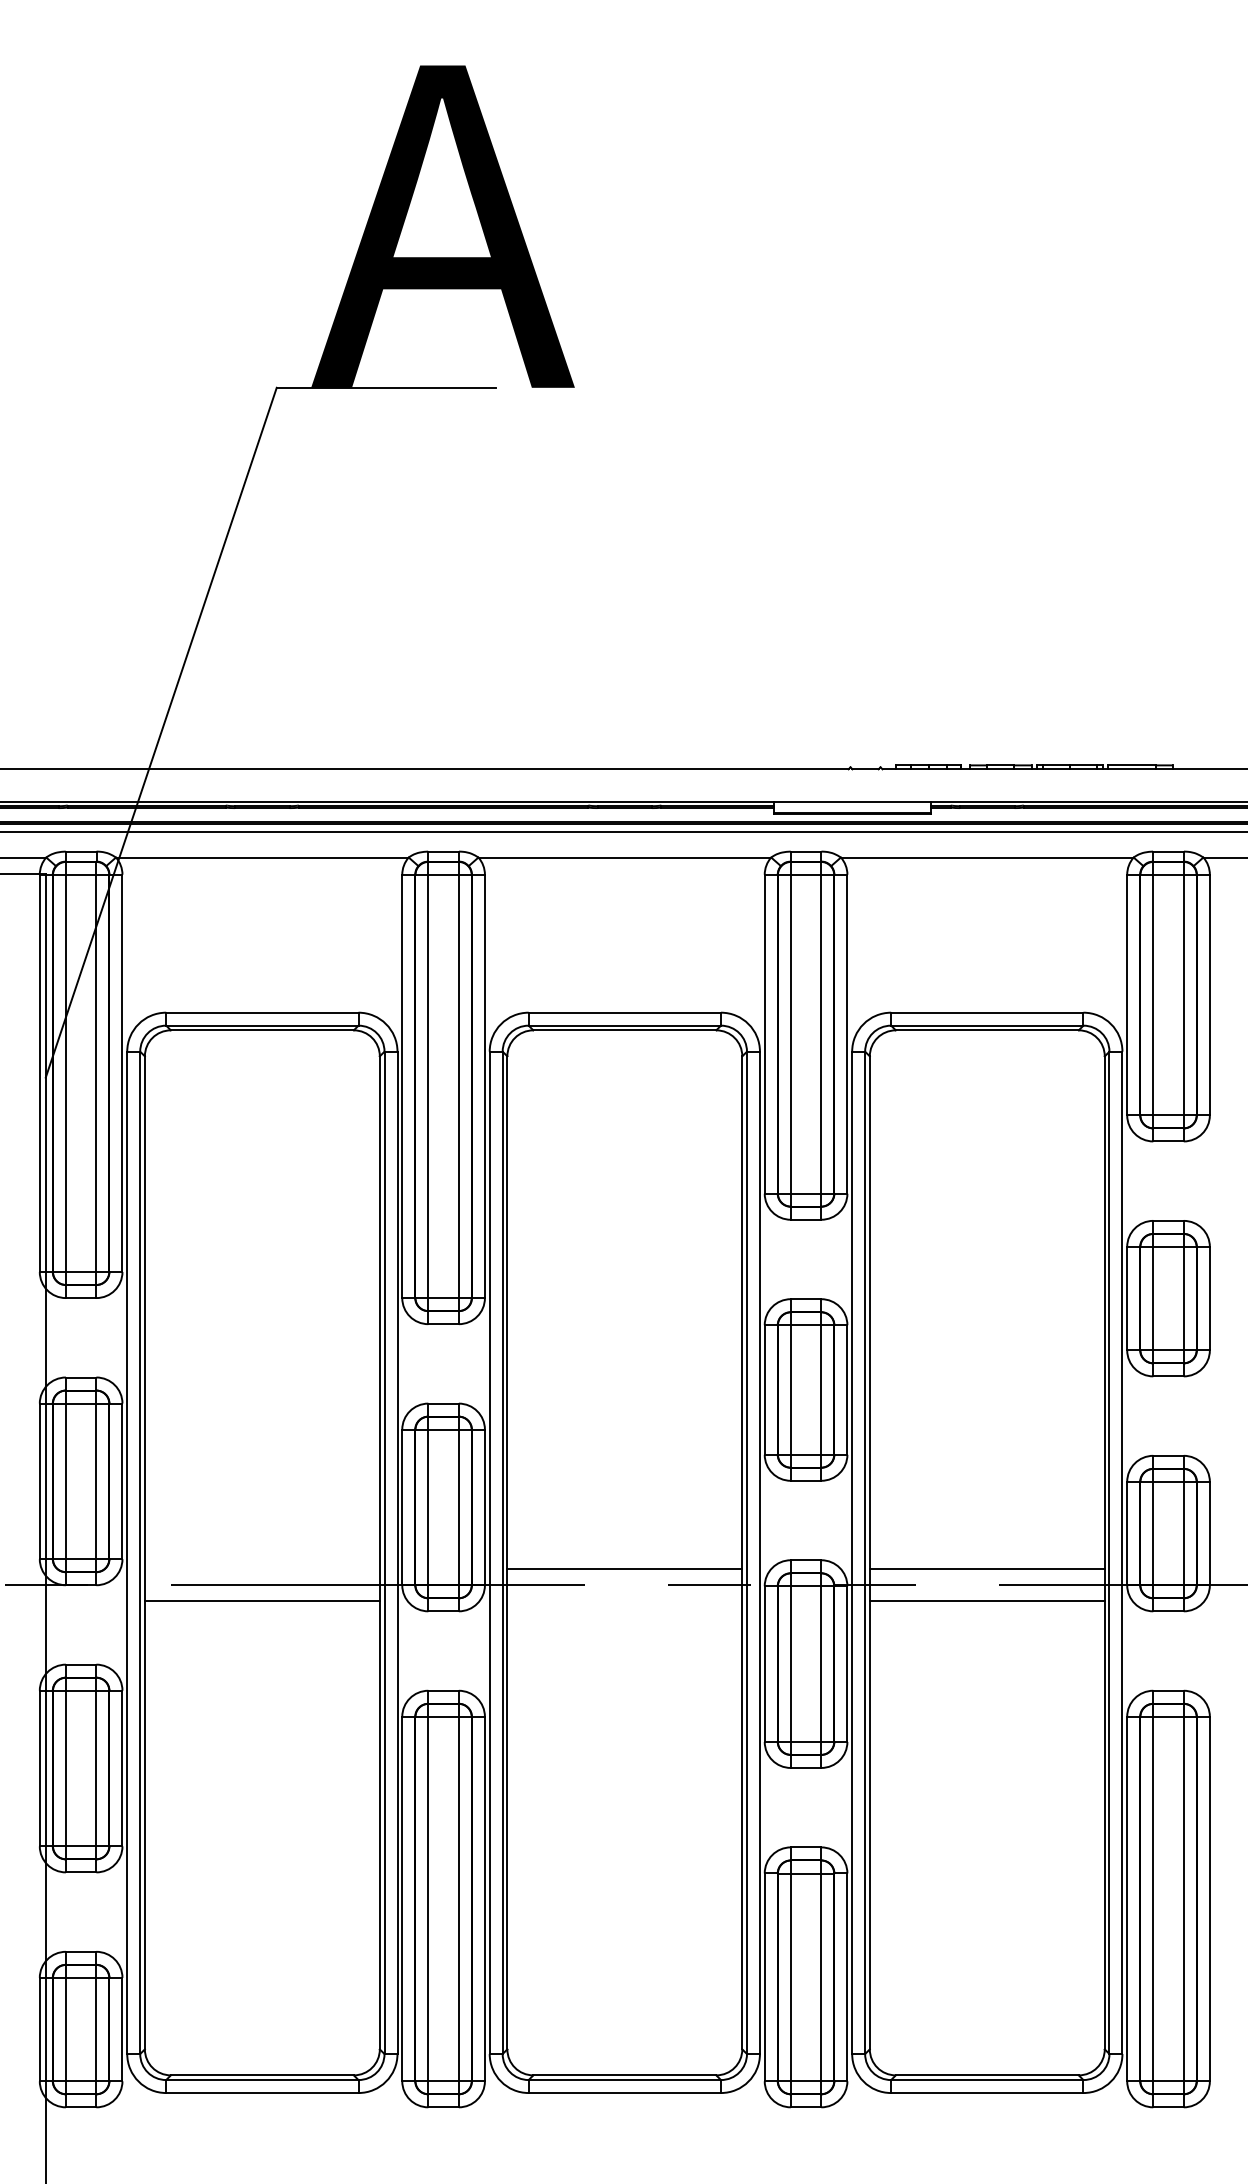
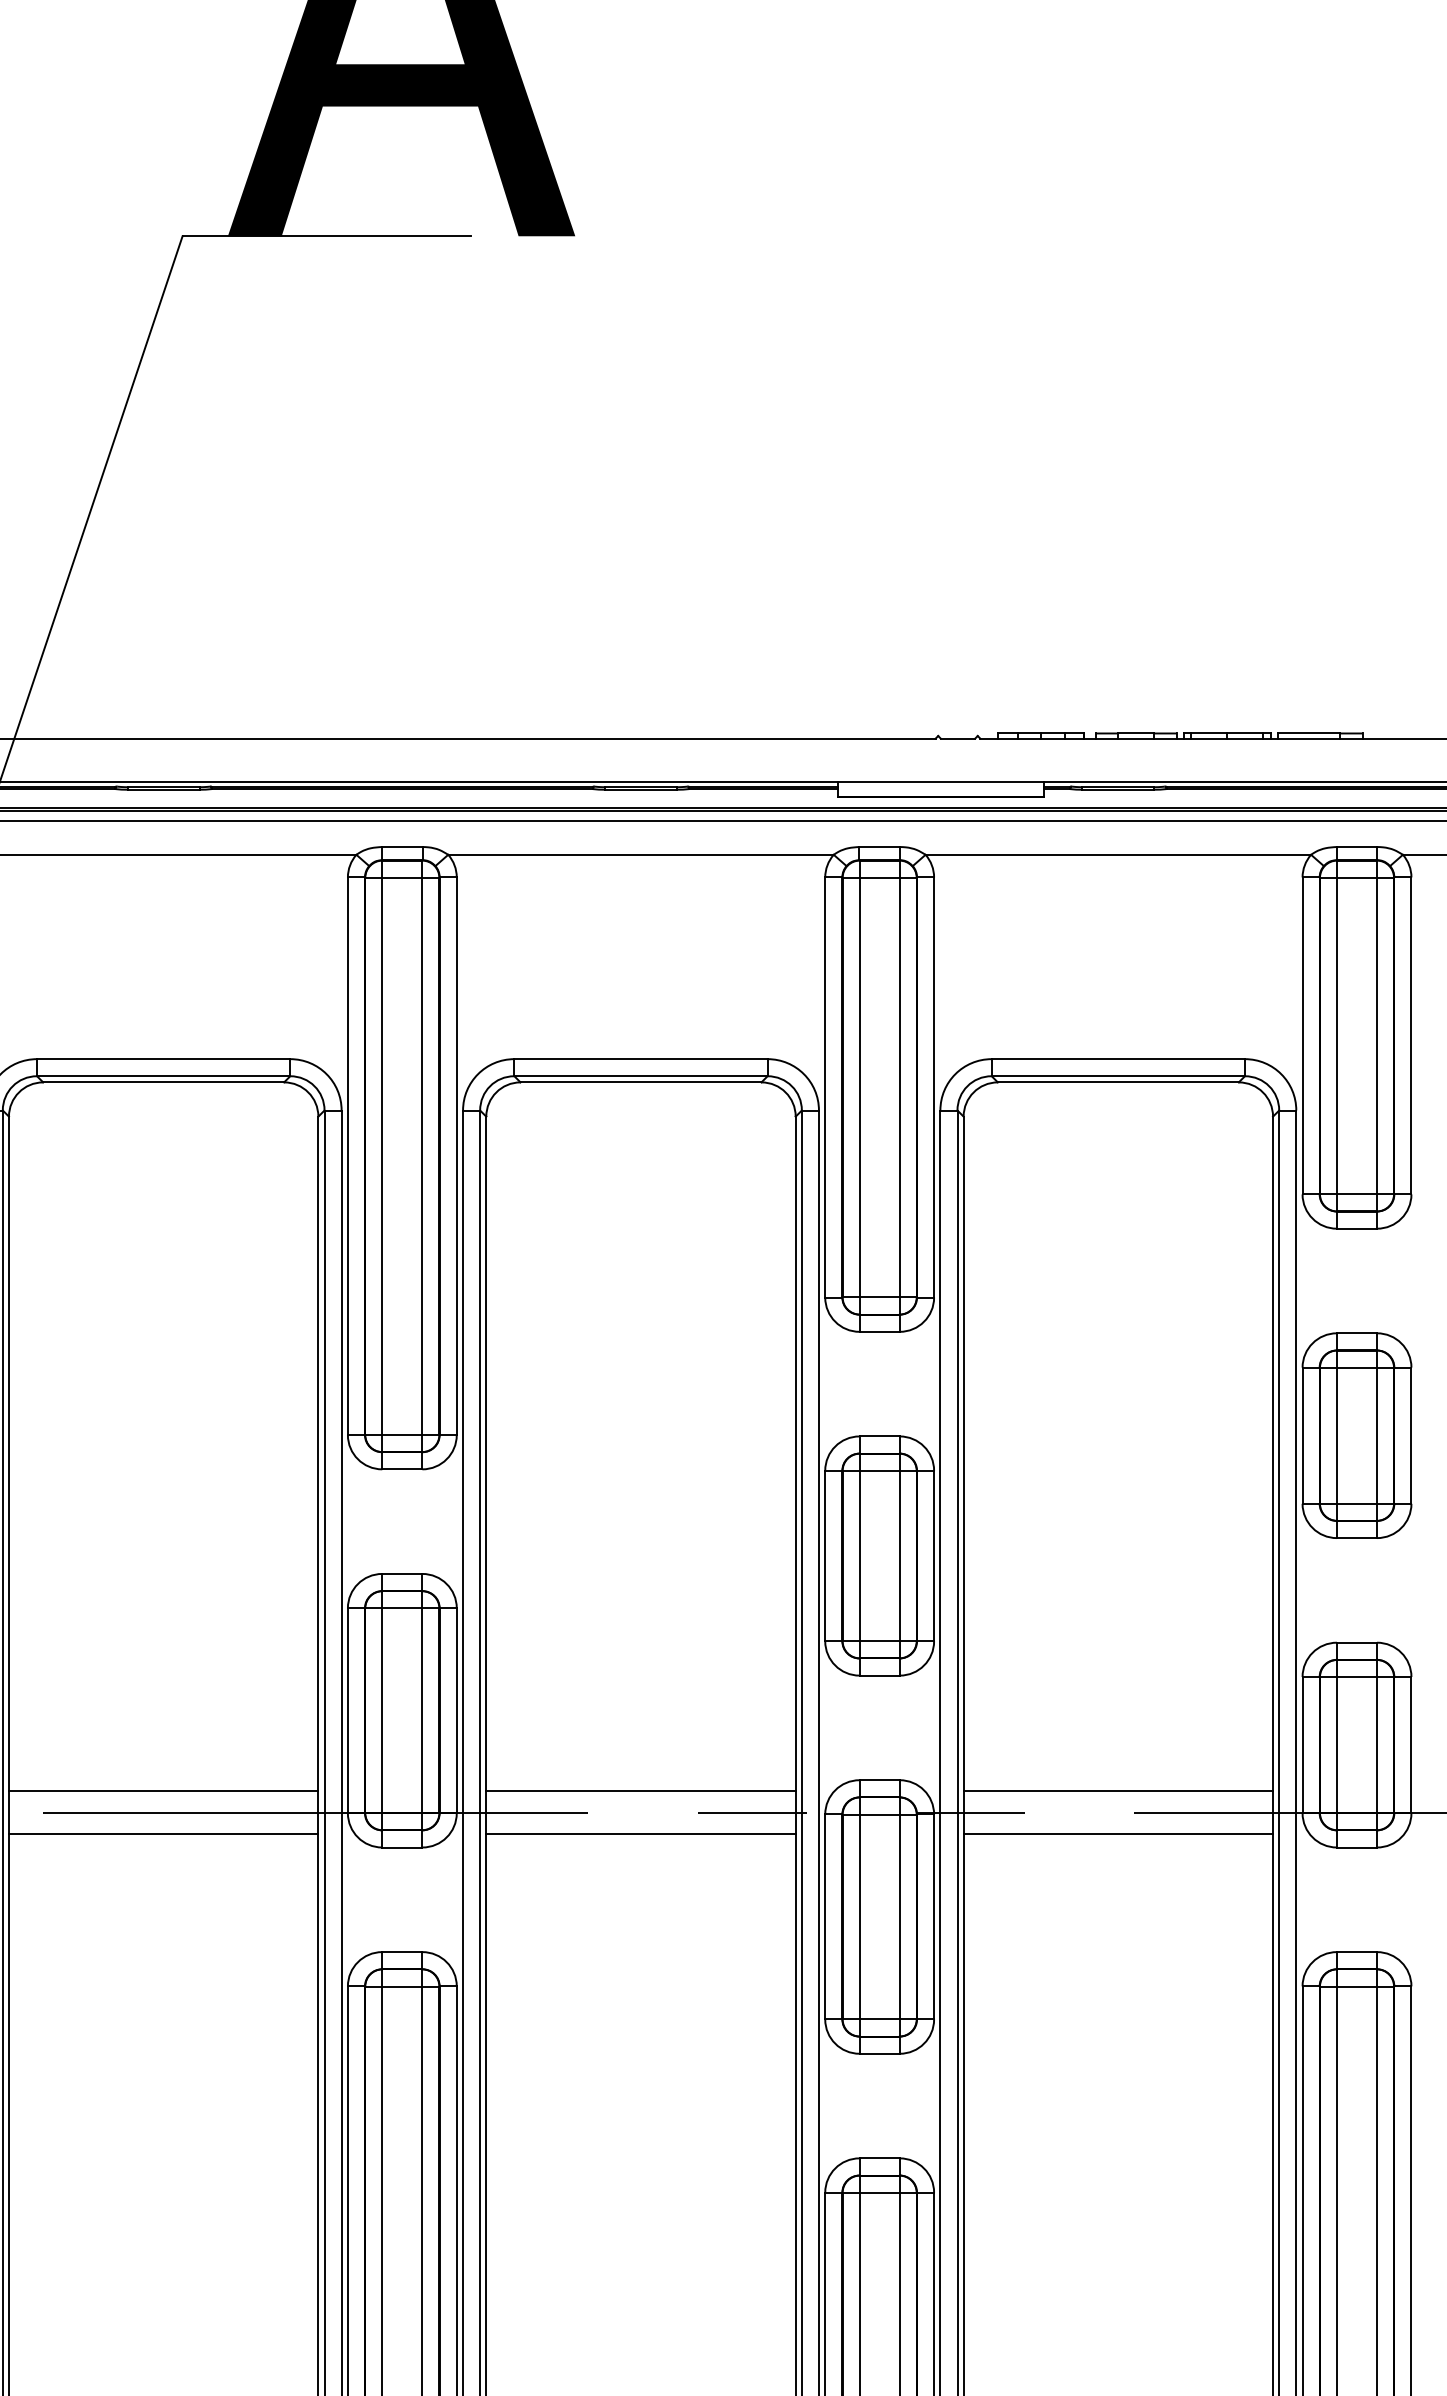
line: (261, 1568) -> (162, 1791), added
line: (624, 1601) -> (640, 1834), added

